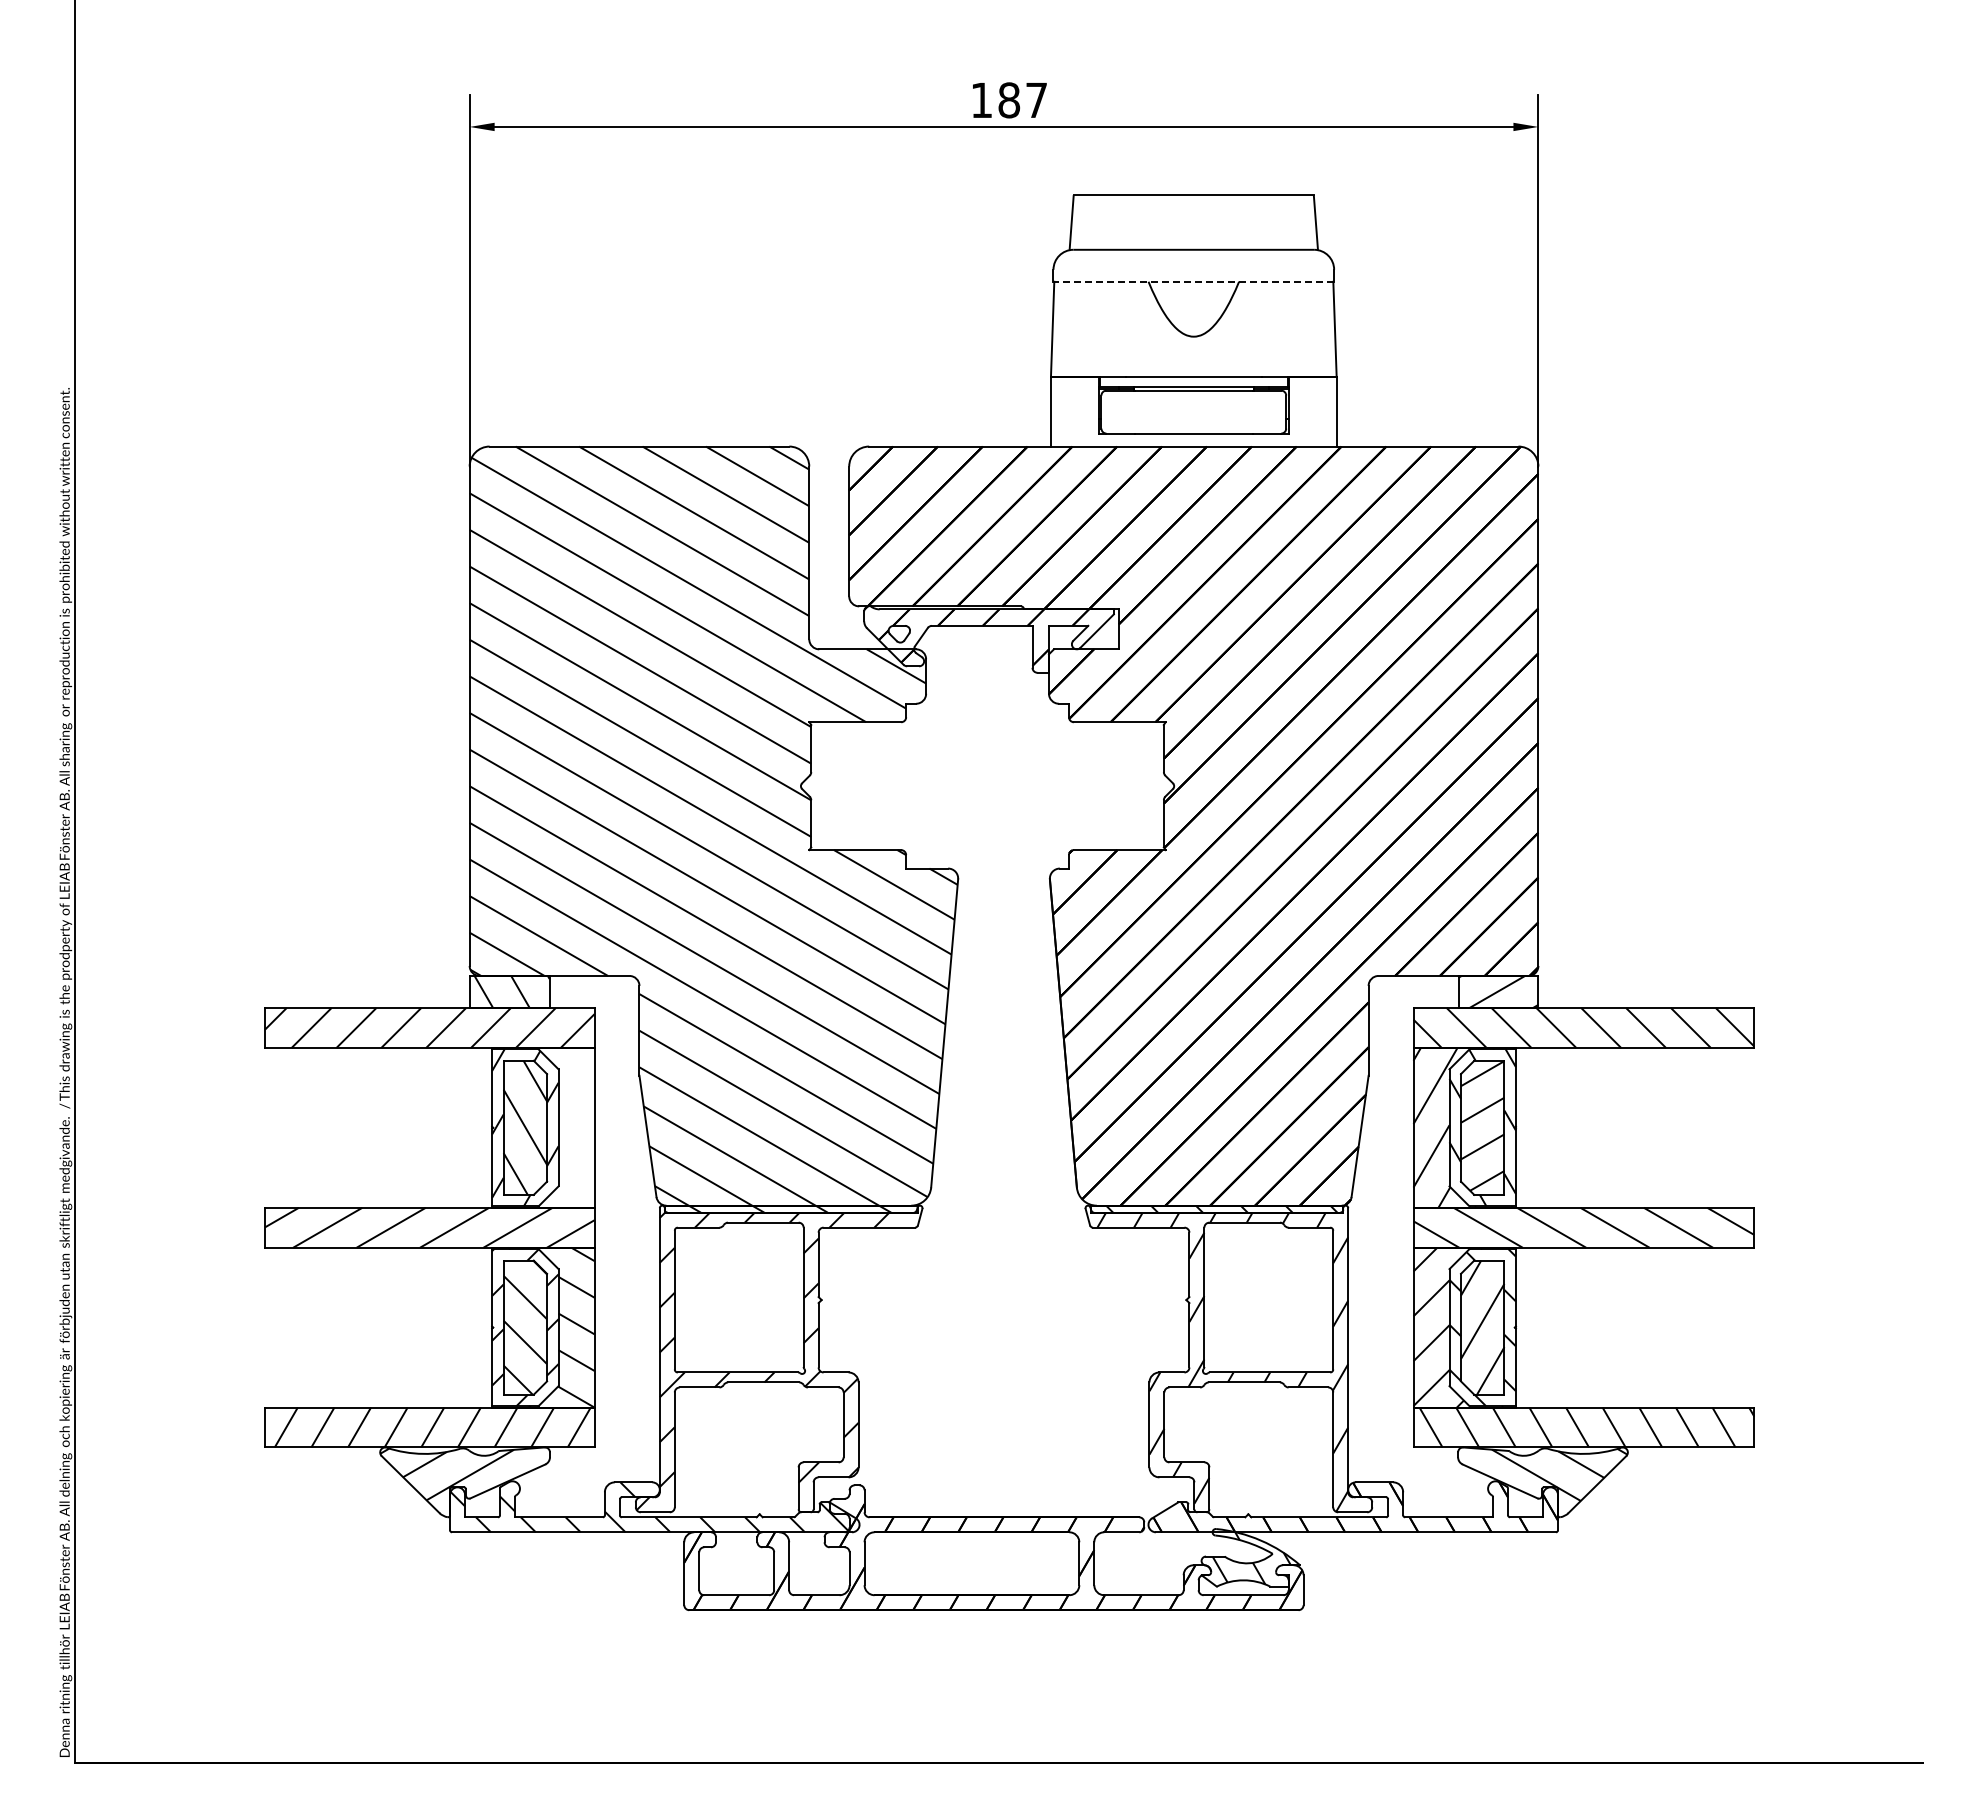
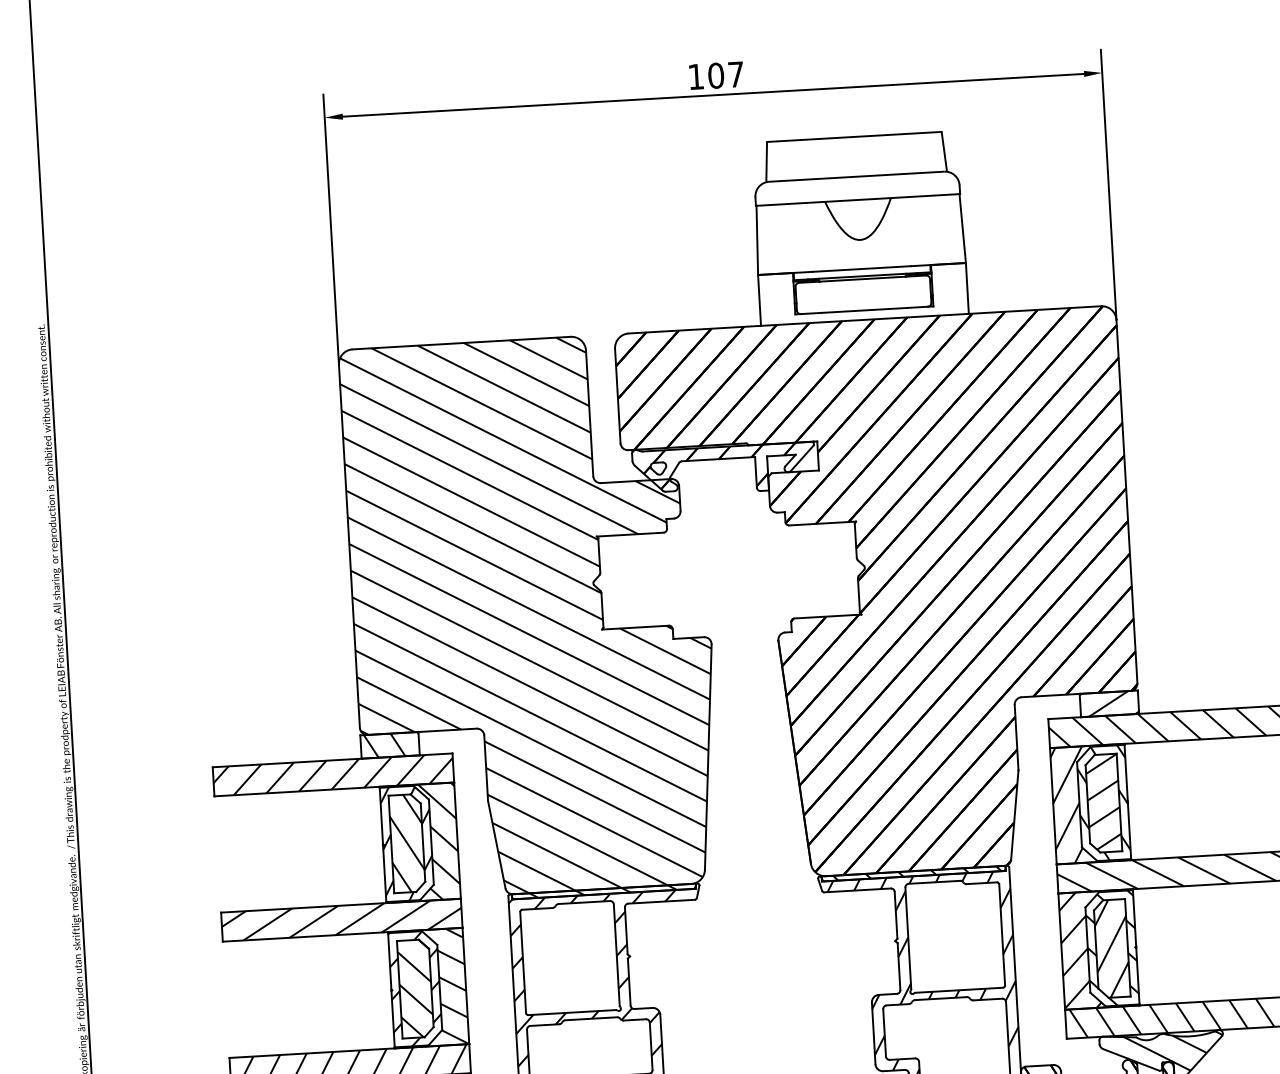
text: (1009, 100) -> (716, 75), 187 -> 107
line: (1193, 281) -> (857, 199), dashed -> solid
hatch: (546, 1127) -> (422, 842), added

